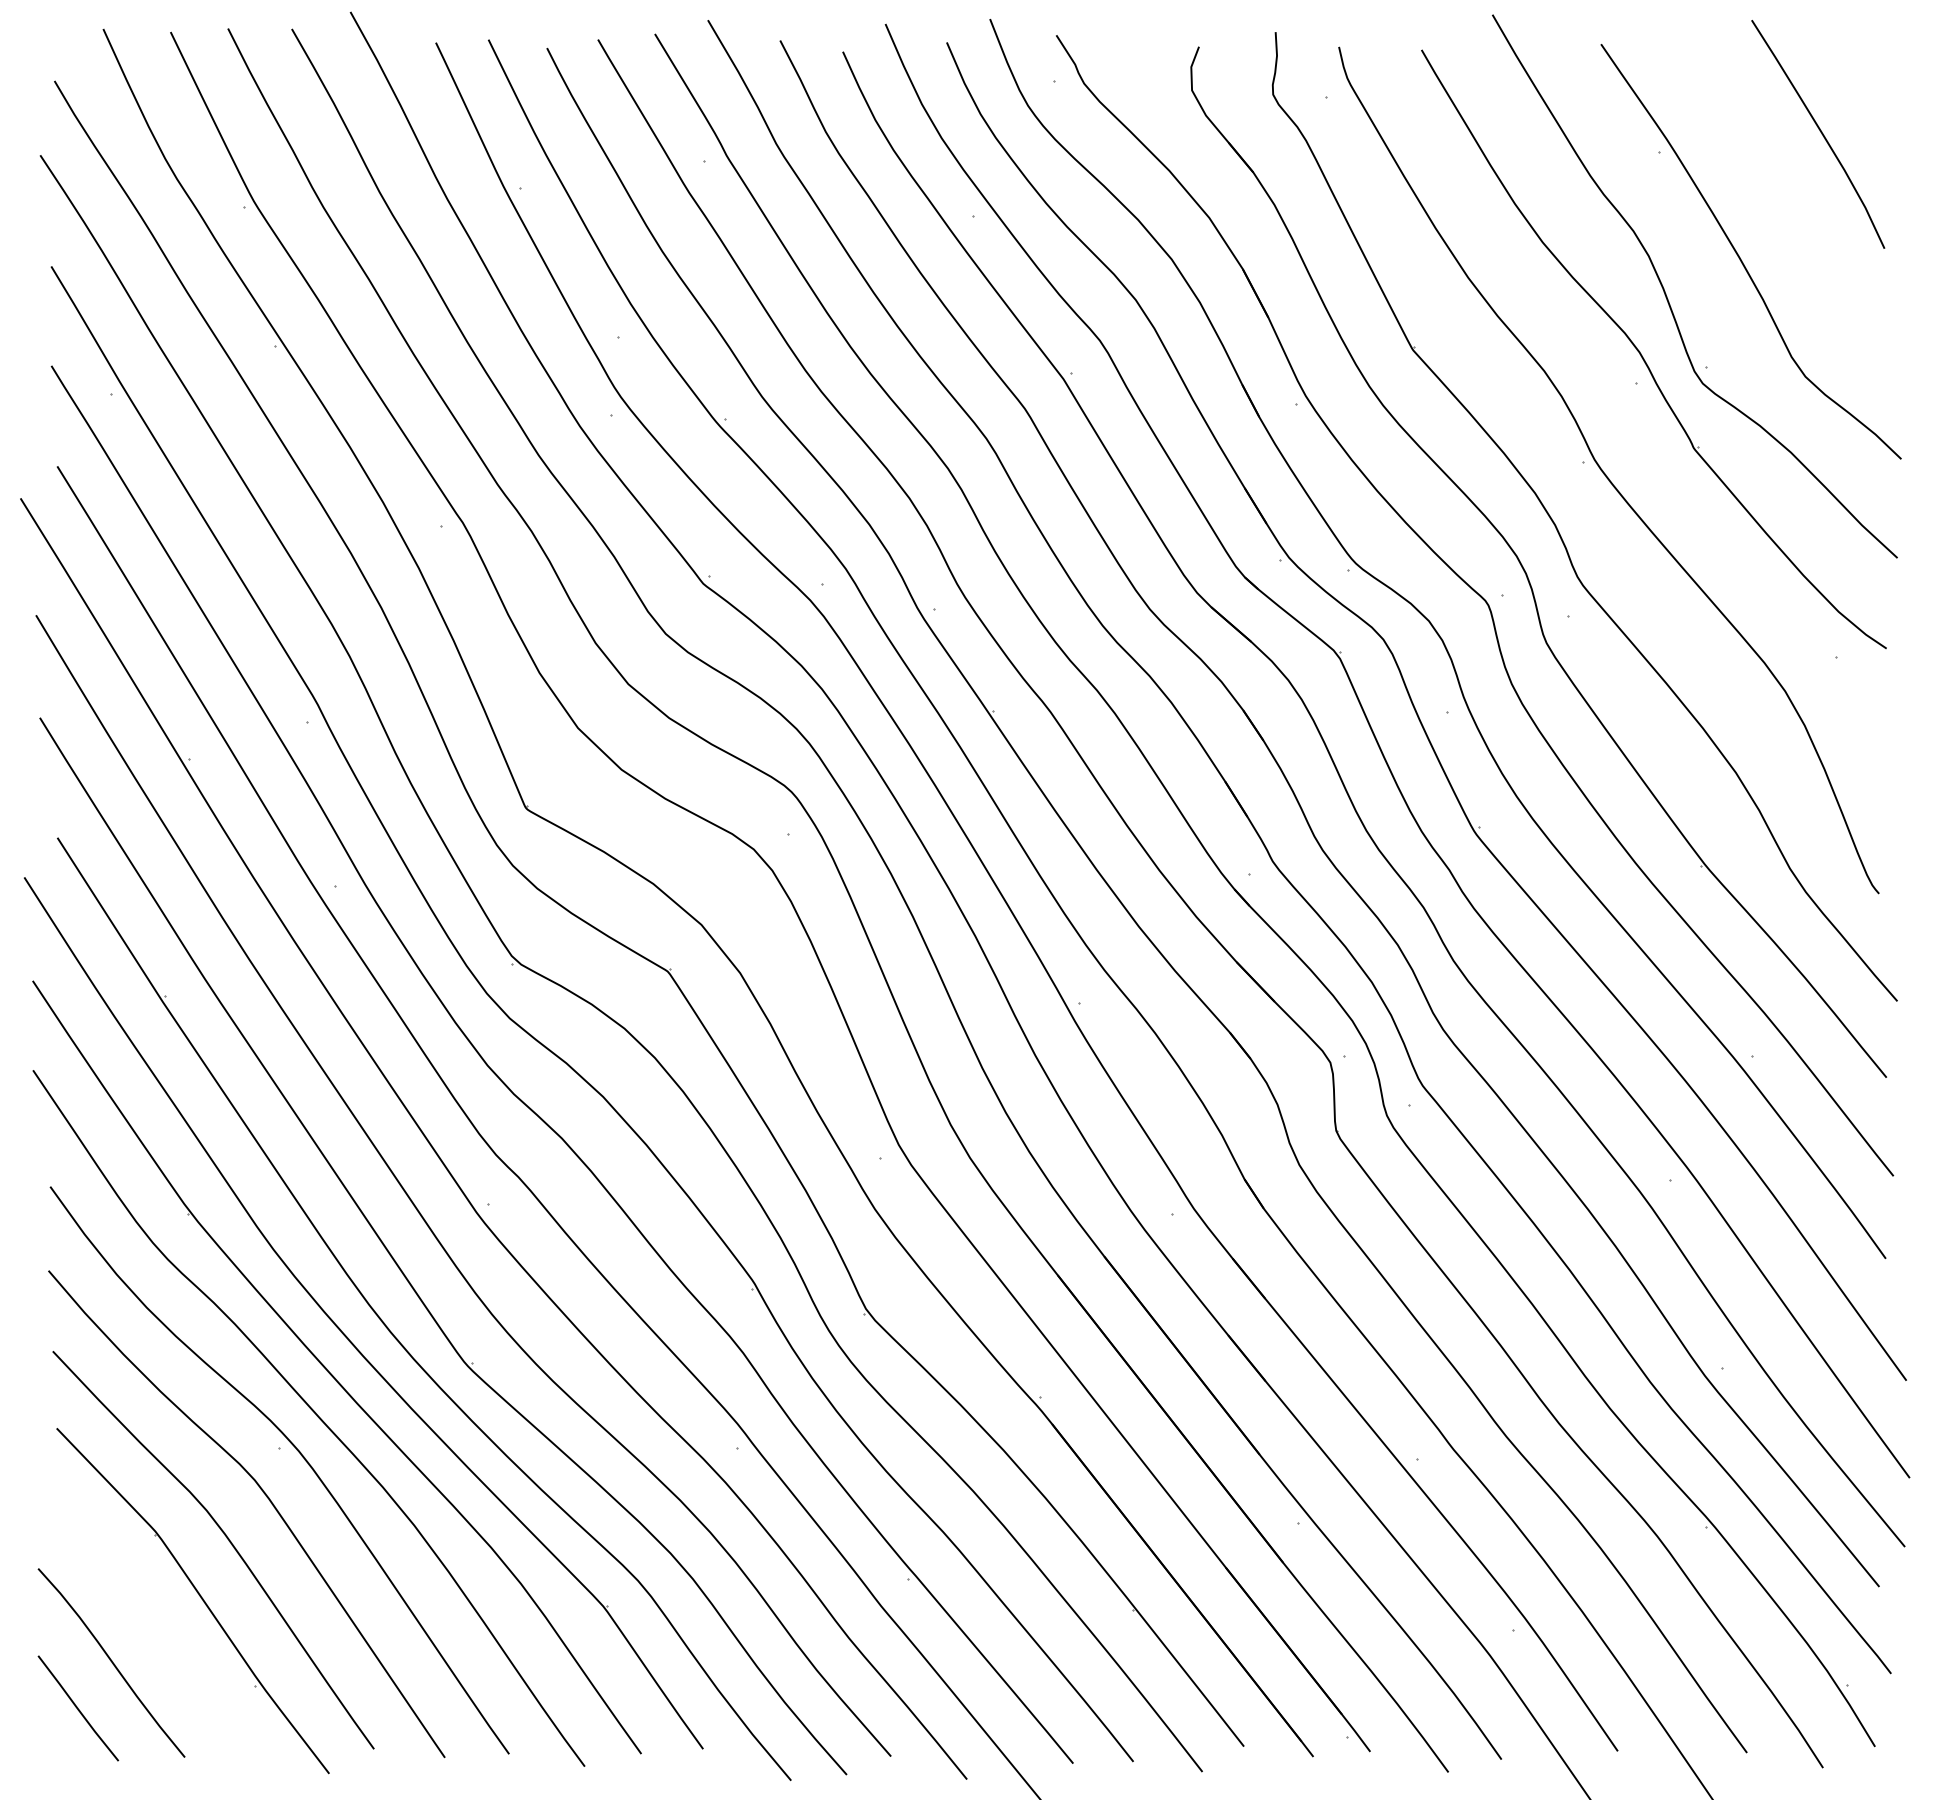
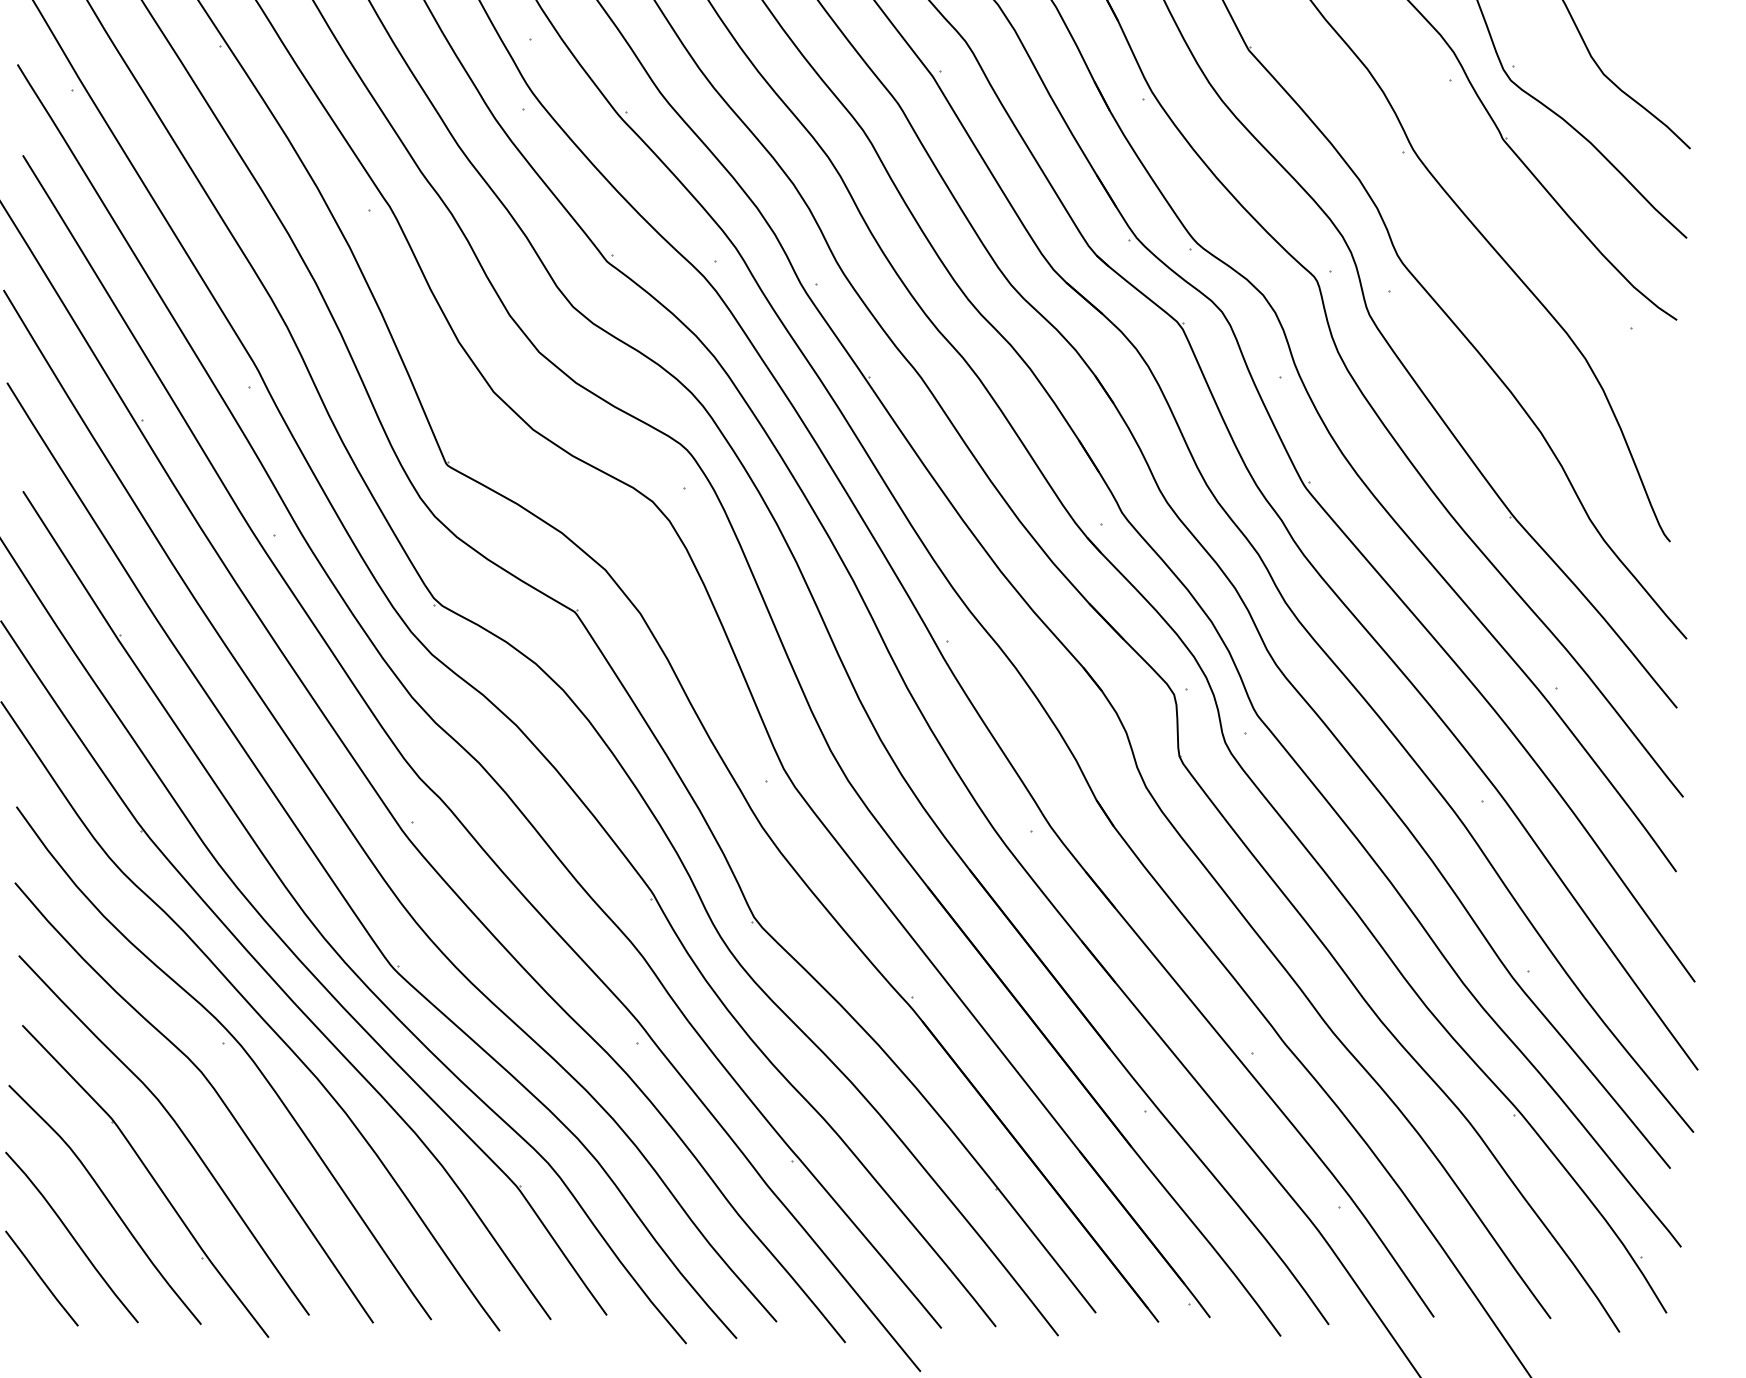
curve: (152, 1625) -> (108, 1203), added

